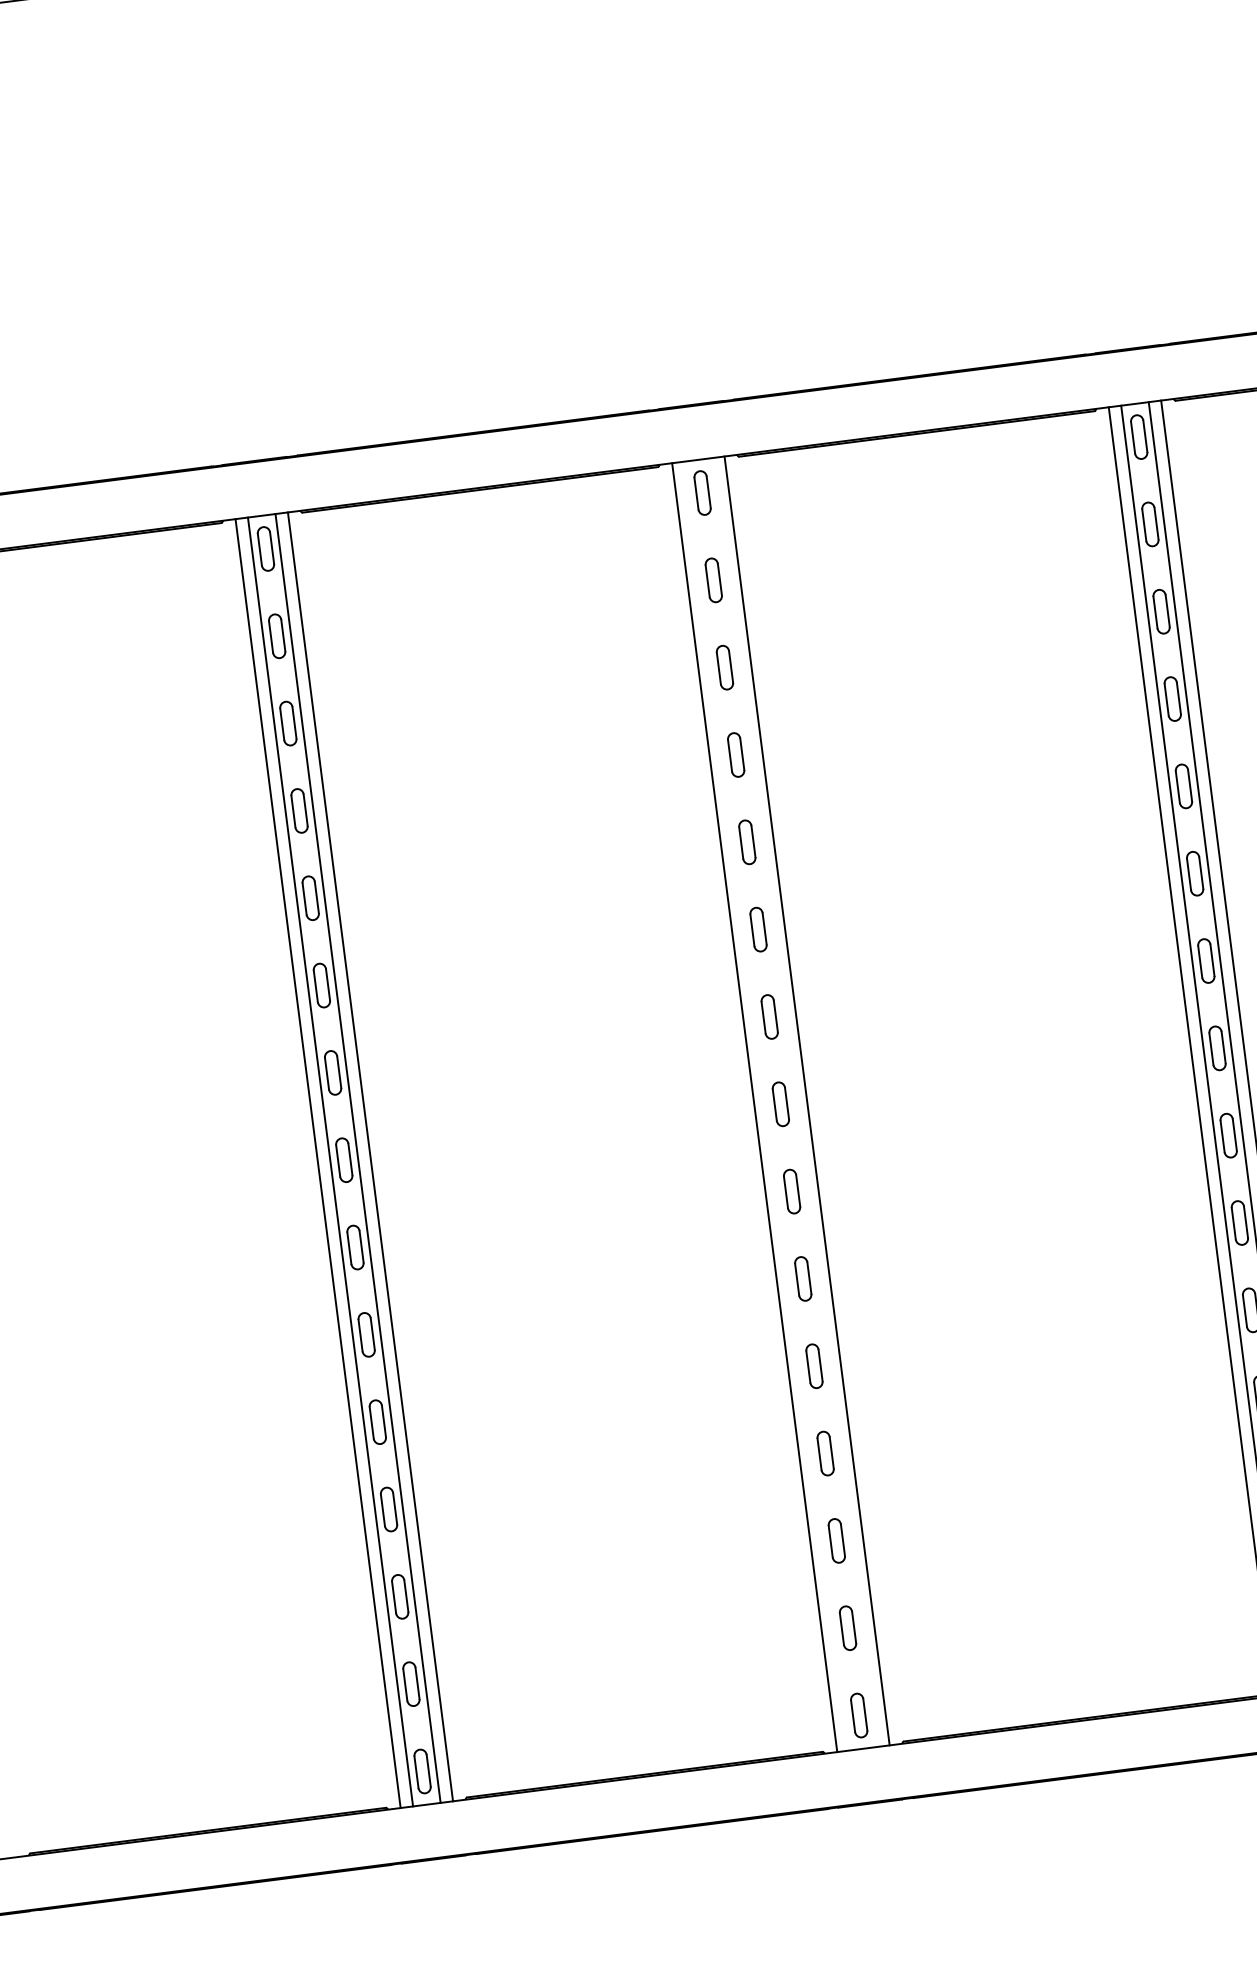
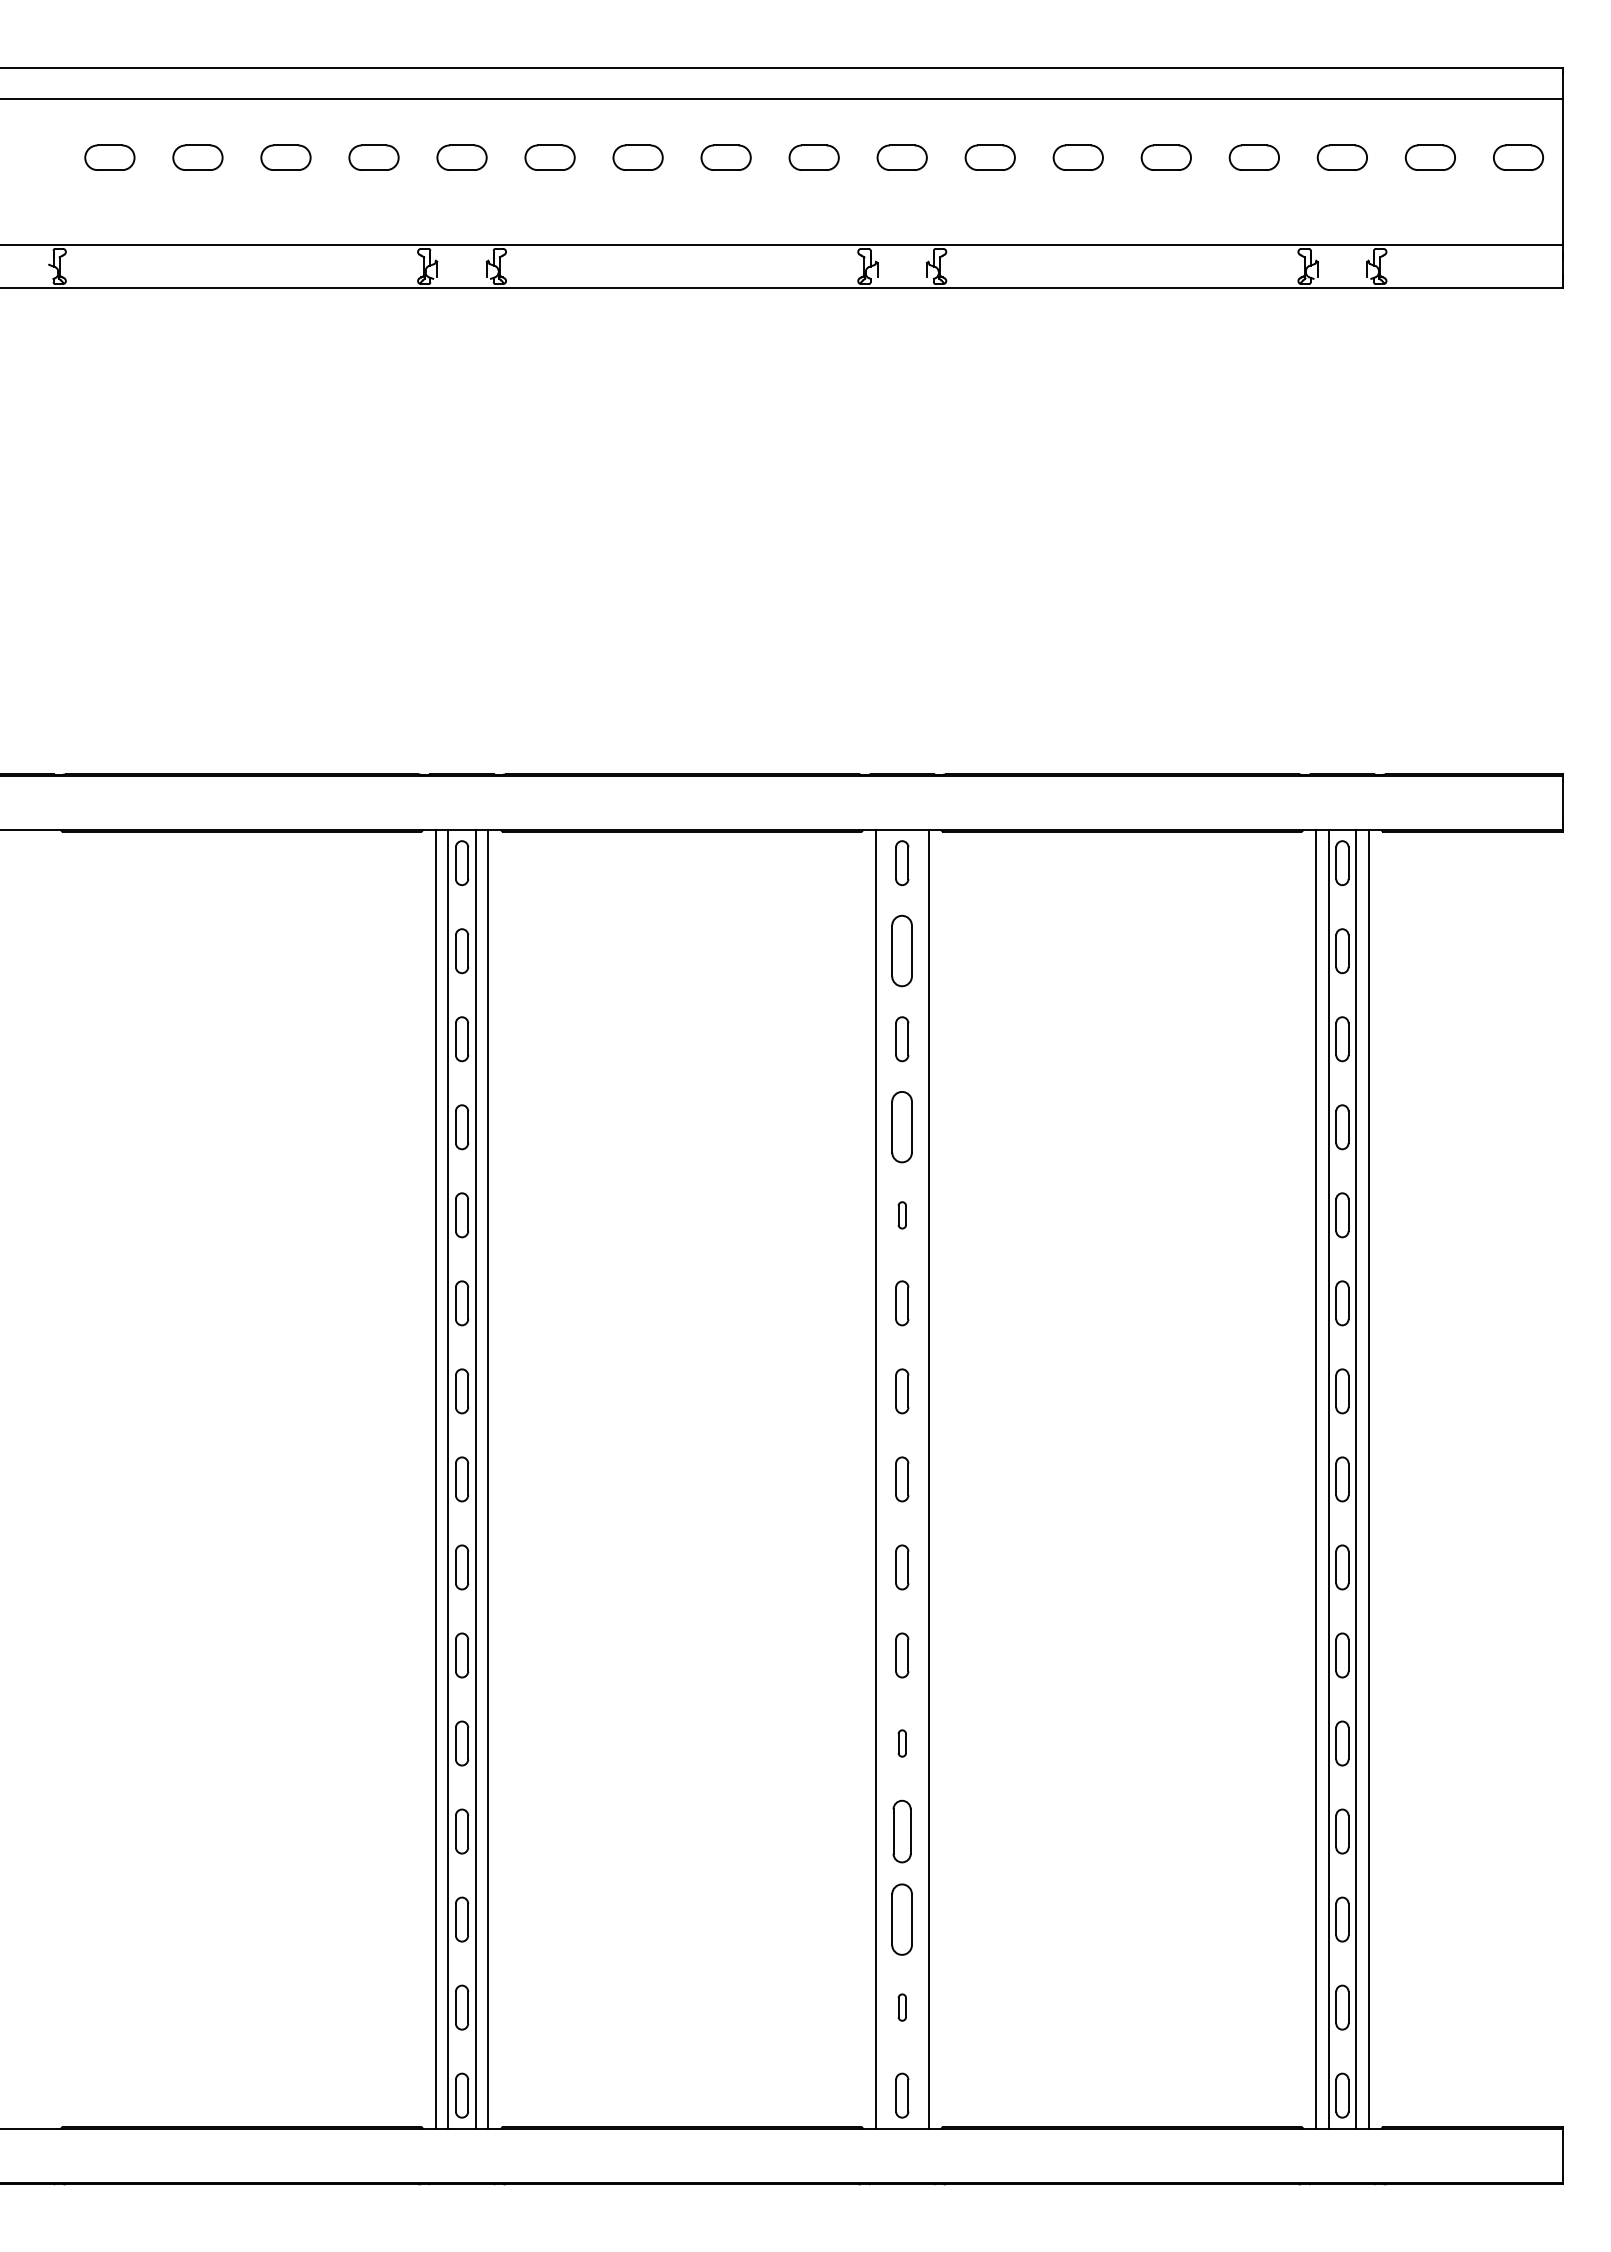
part: (714, 580) -> (902, 951), size x1.6
part: (736, 755) -> (902, 1127), size x1.6
part: (747, 842) -> (902, 1215), size x0.6
part: (814, 1366) -> (902, 1743), size x0.6
part: (825, 1453) -> (902, 1831), size x1.4
part: (837, 1540) -> (902, 1919), size x1.6
part: (848, 1628) -> (902, 2007), size x0.6

